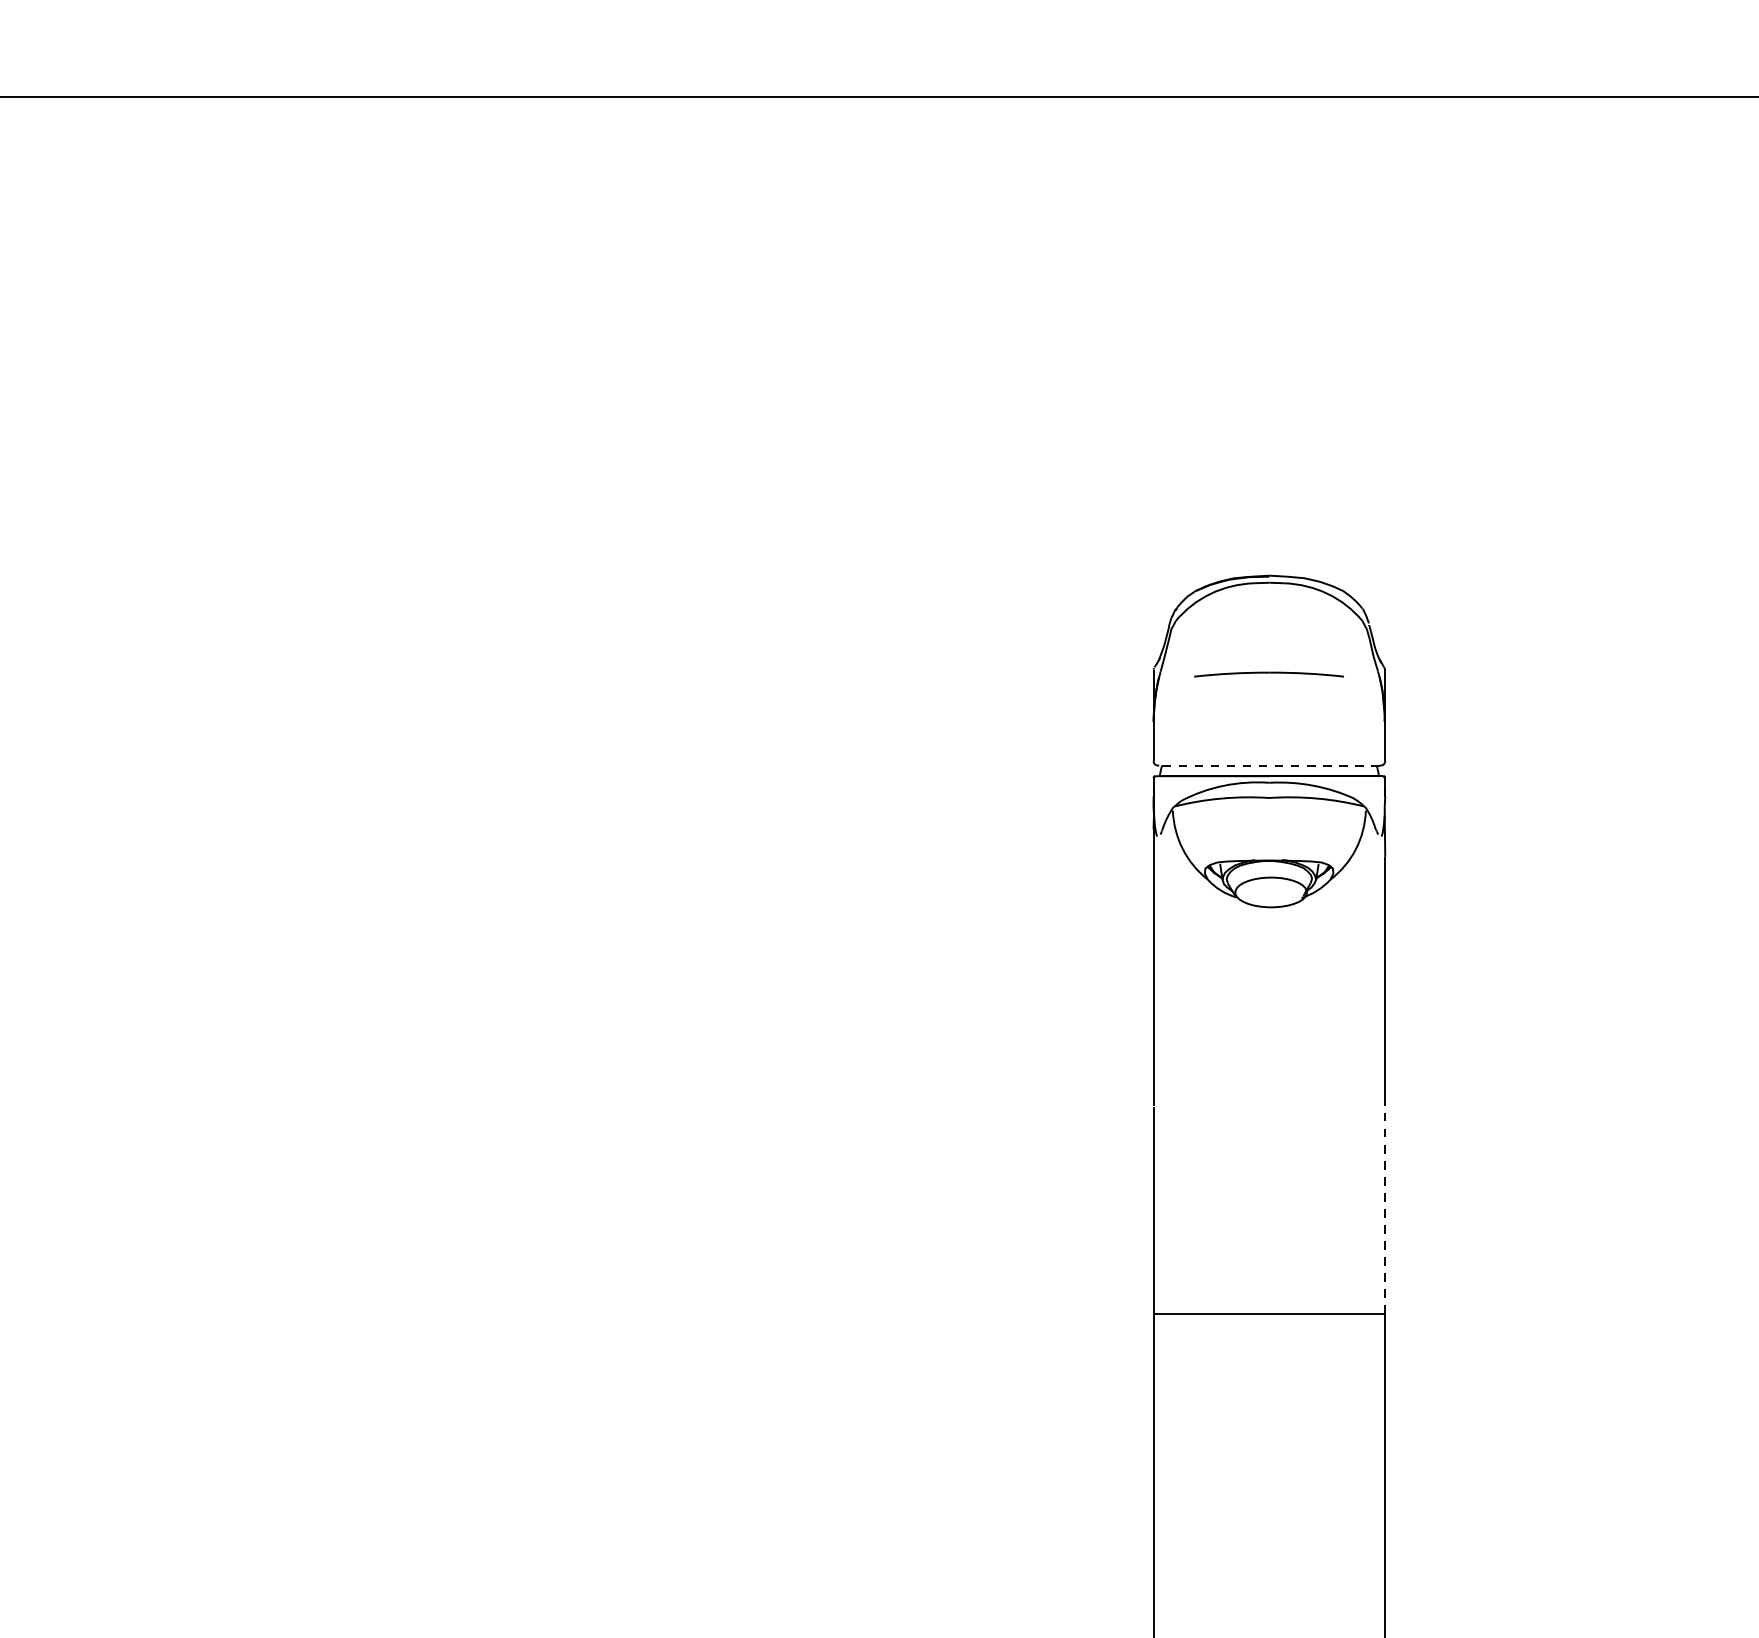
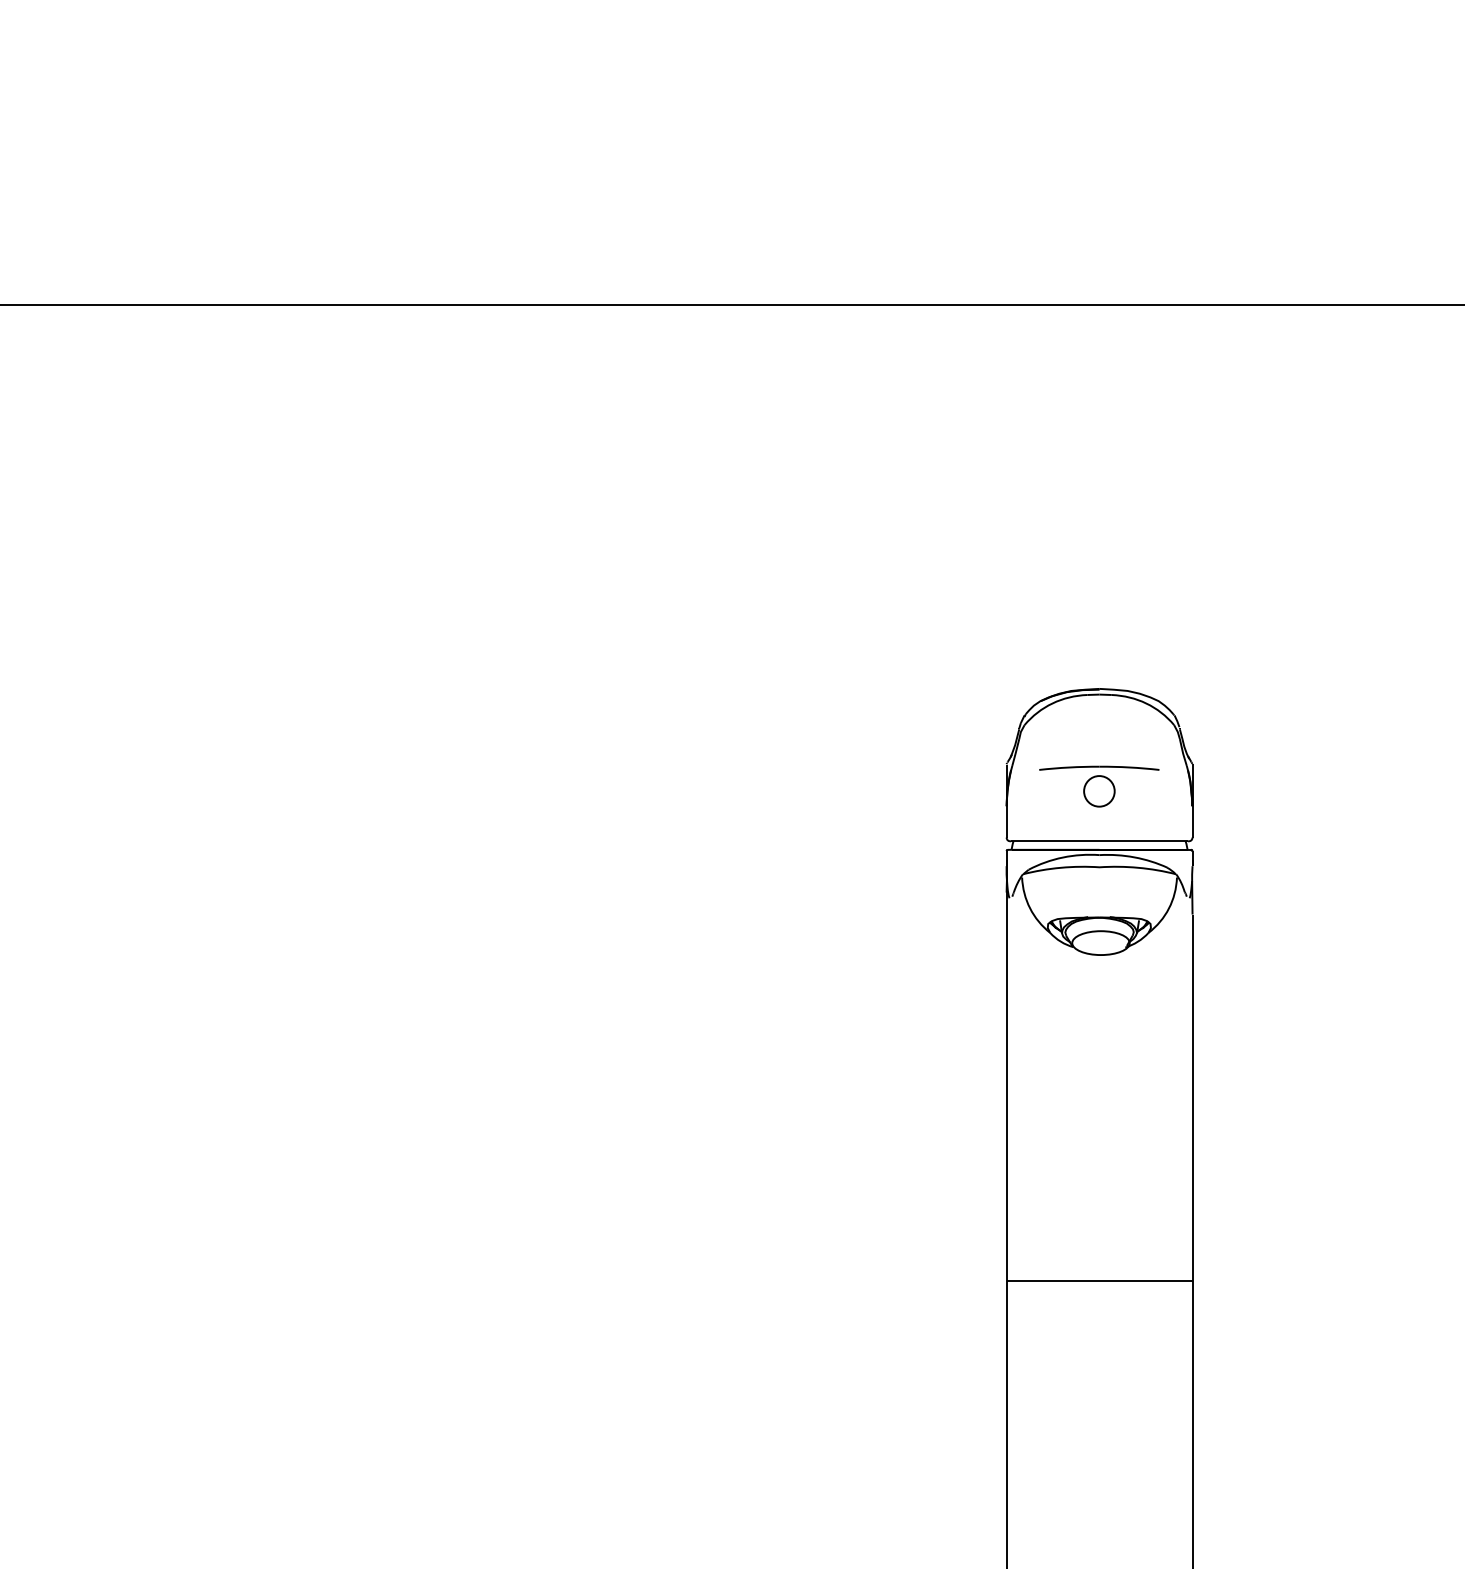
part: (1269, 703) -> (1099, 791), added
line: (1269, 765) -> (1099, 841), dashed -> solid
line: (1385, 1210) -> (1192, 1198), dashed -> solid

